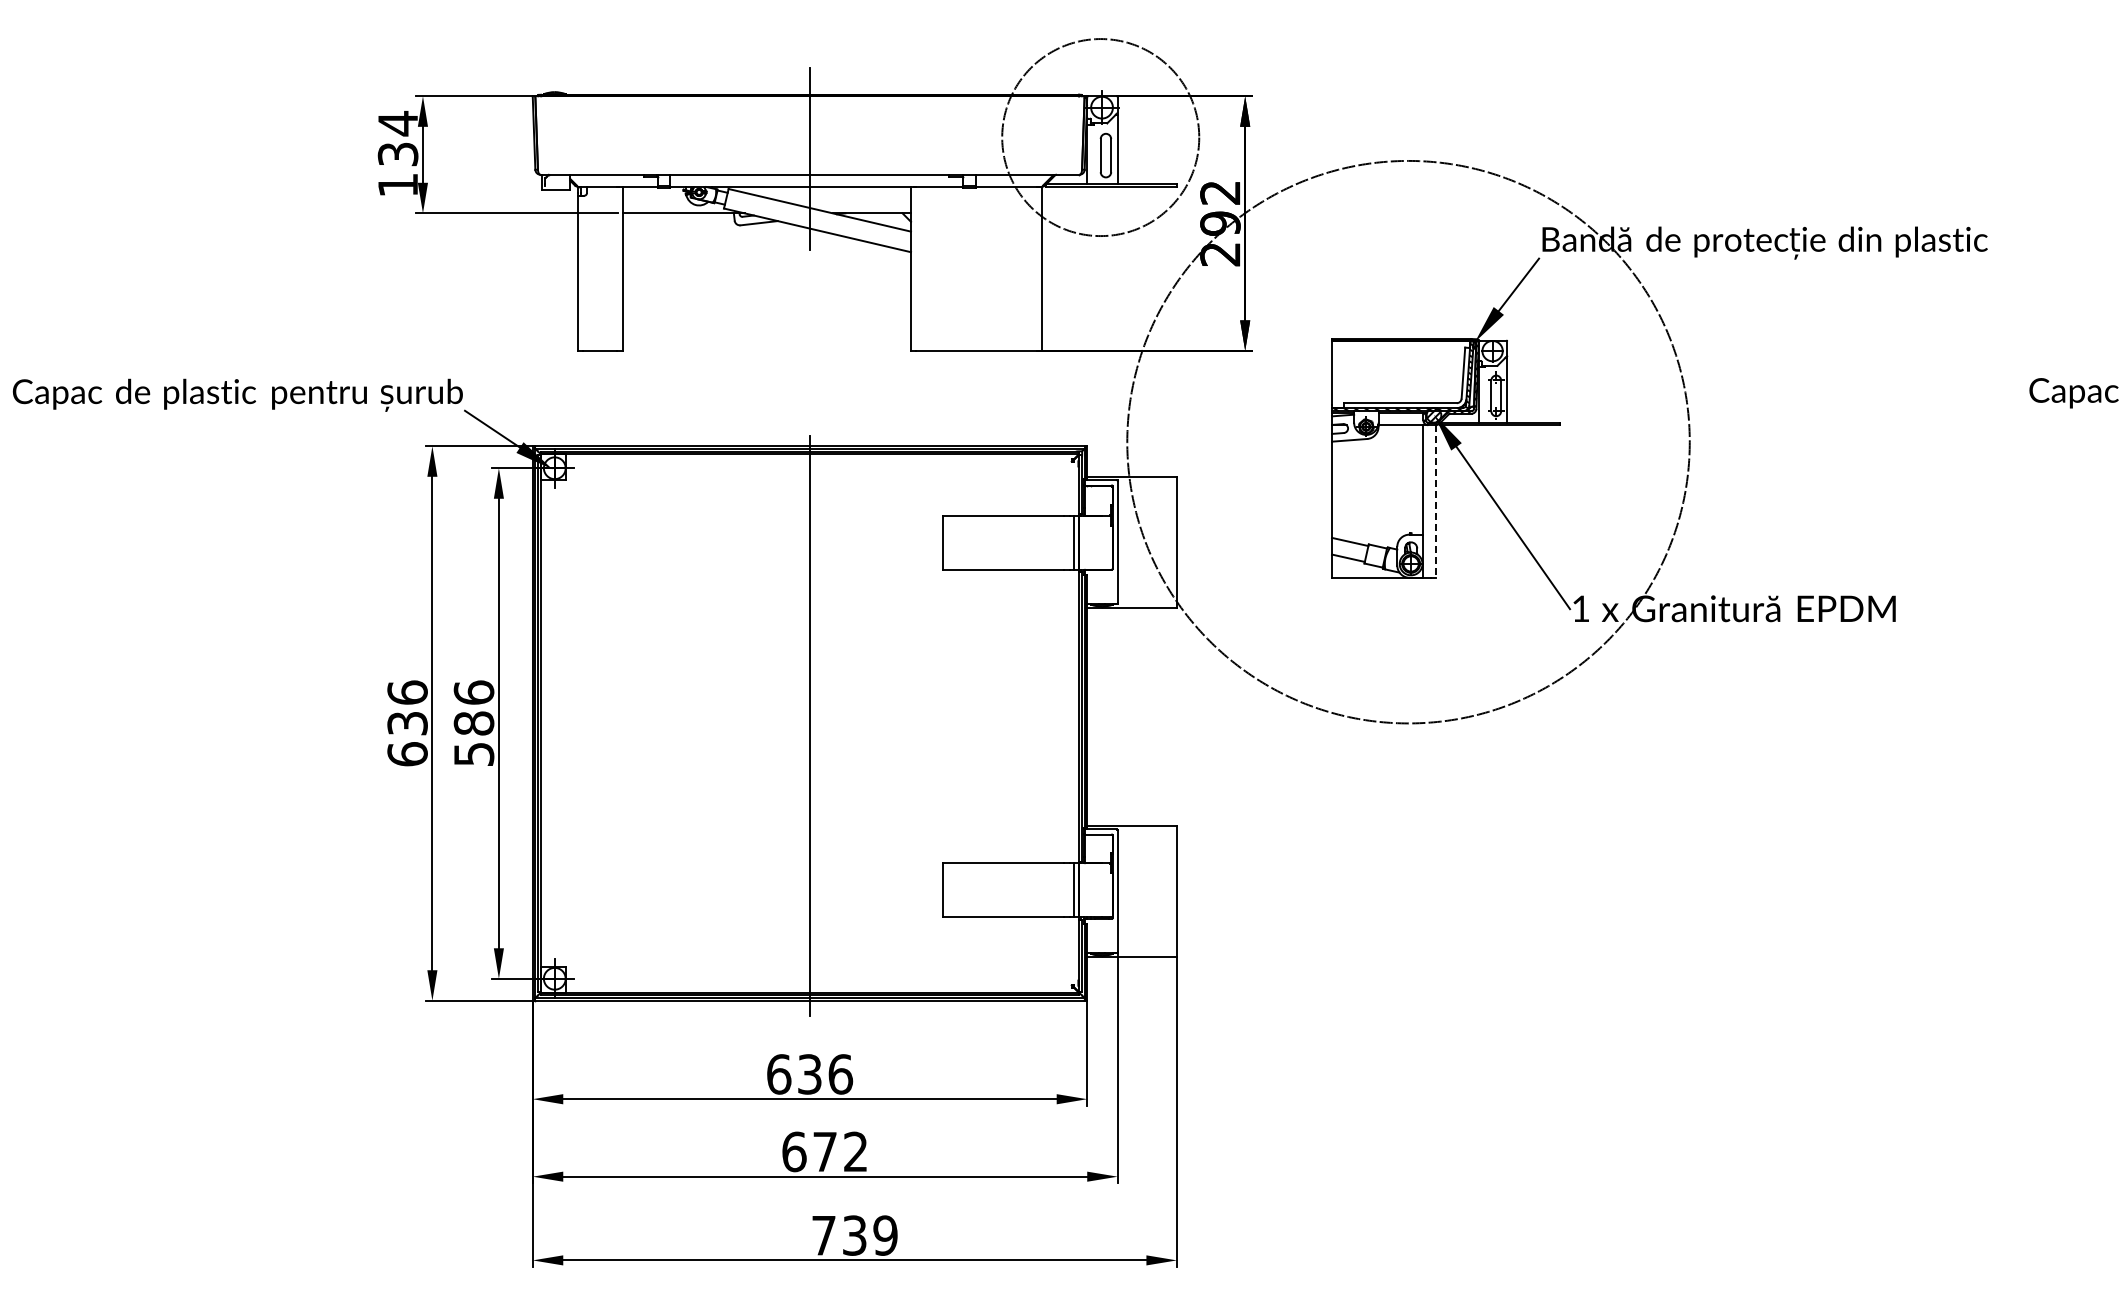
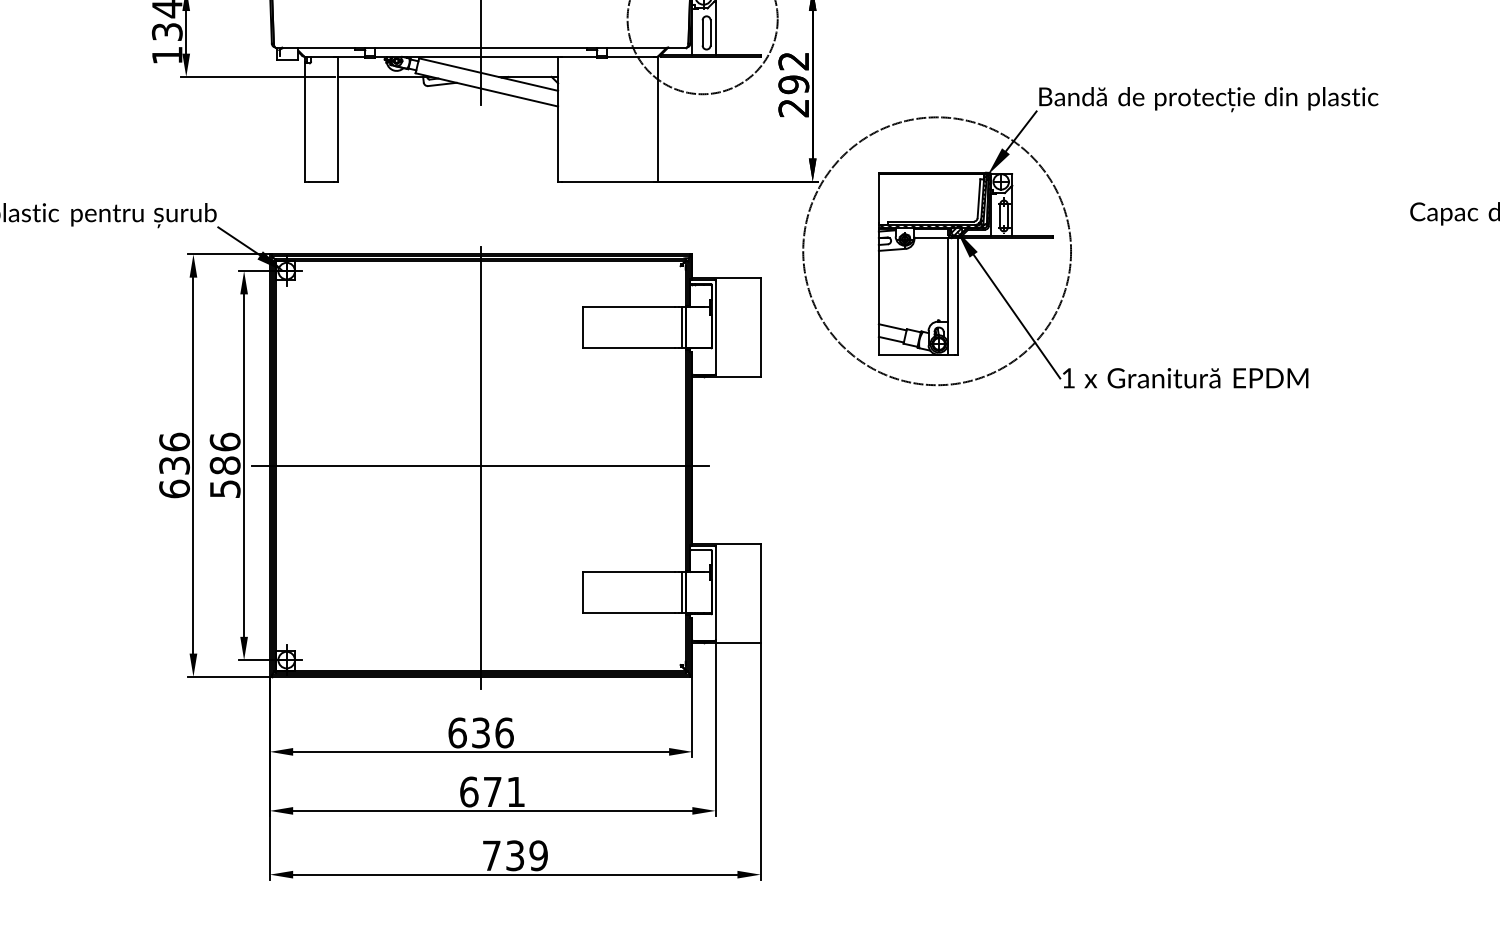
circle: (1408, 441) -> (937, 250), size x0.62
line: (1436, 501) -> (958, 296), dashed -> solid
line: (809, 723) -> (480, 465), added
text: (855, 1151) -> (515, 791), 672 -> 671

